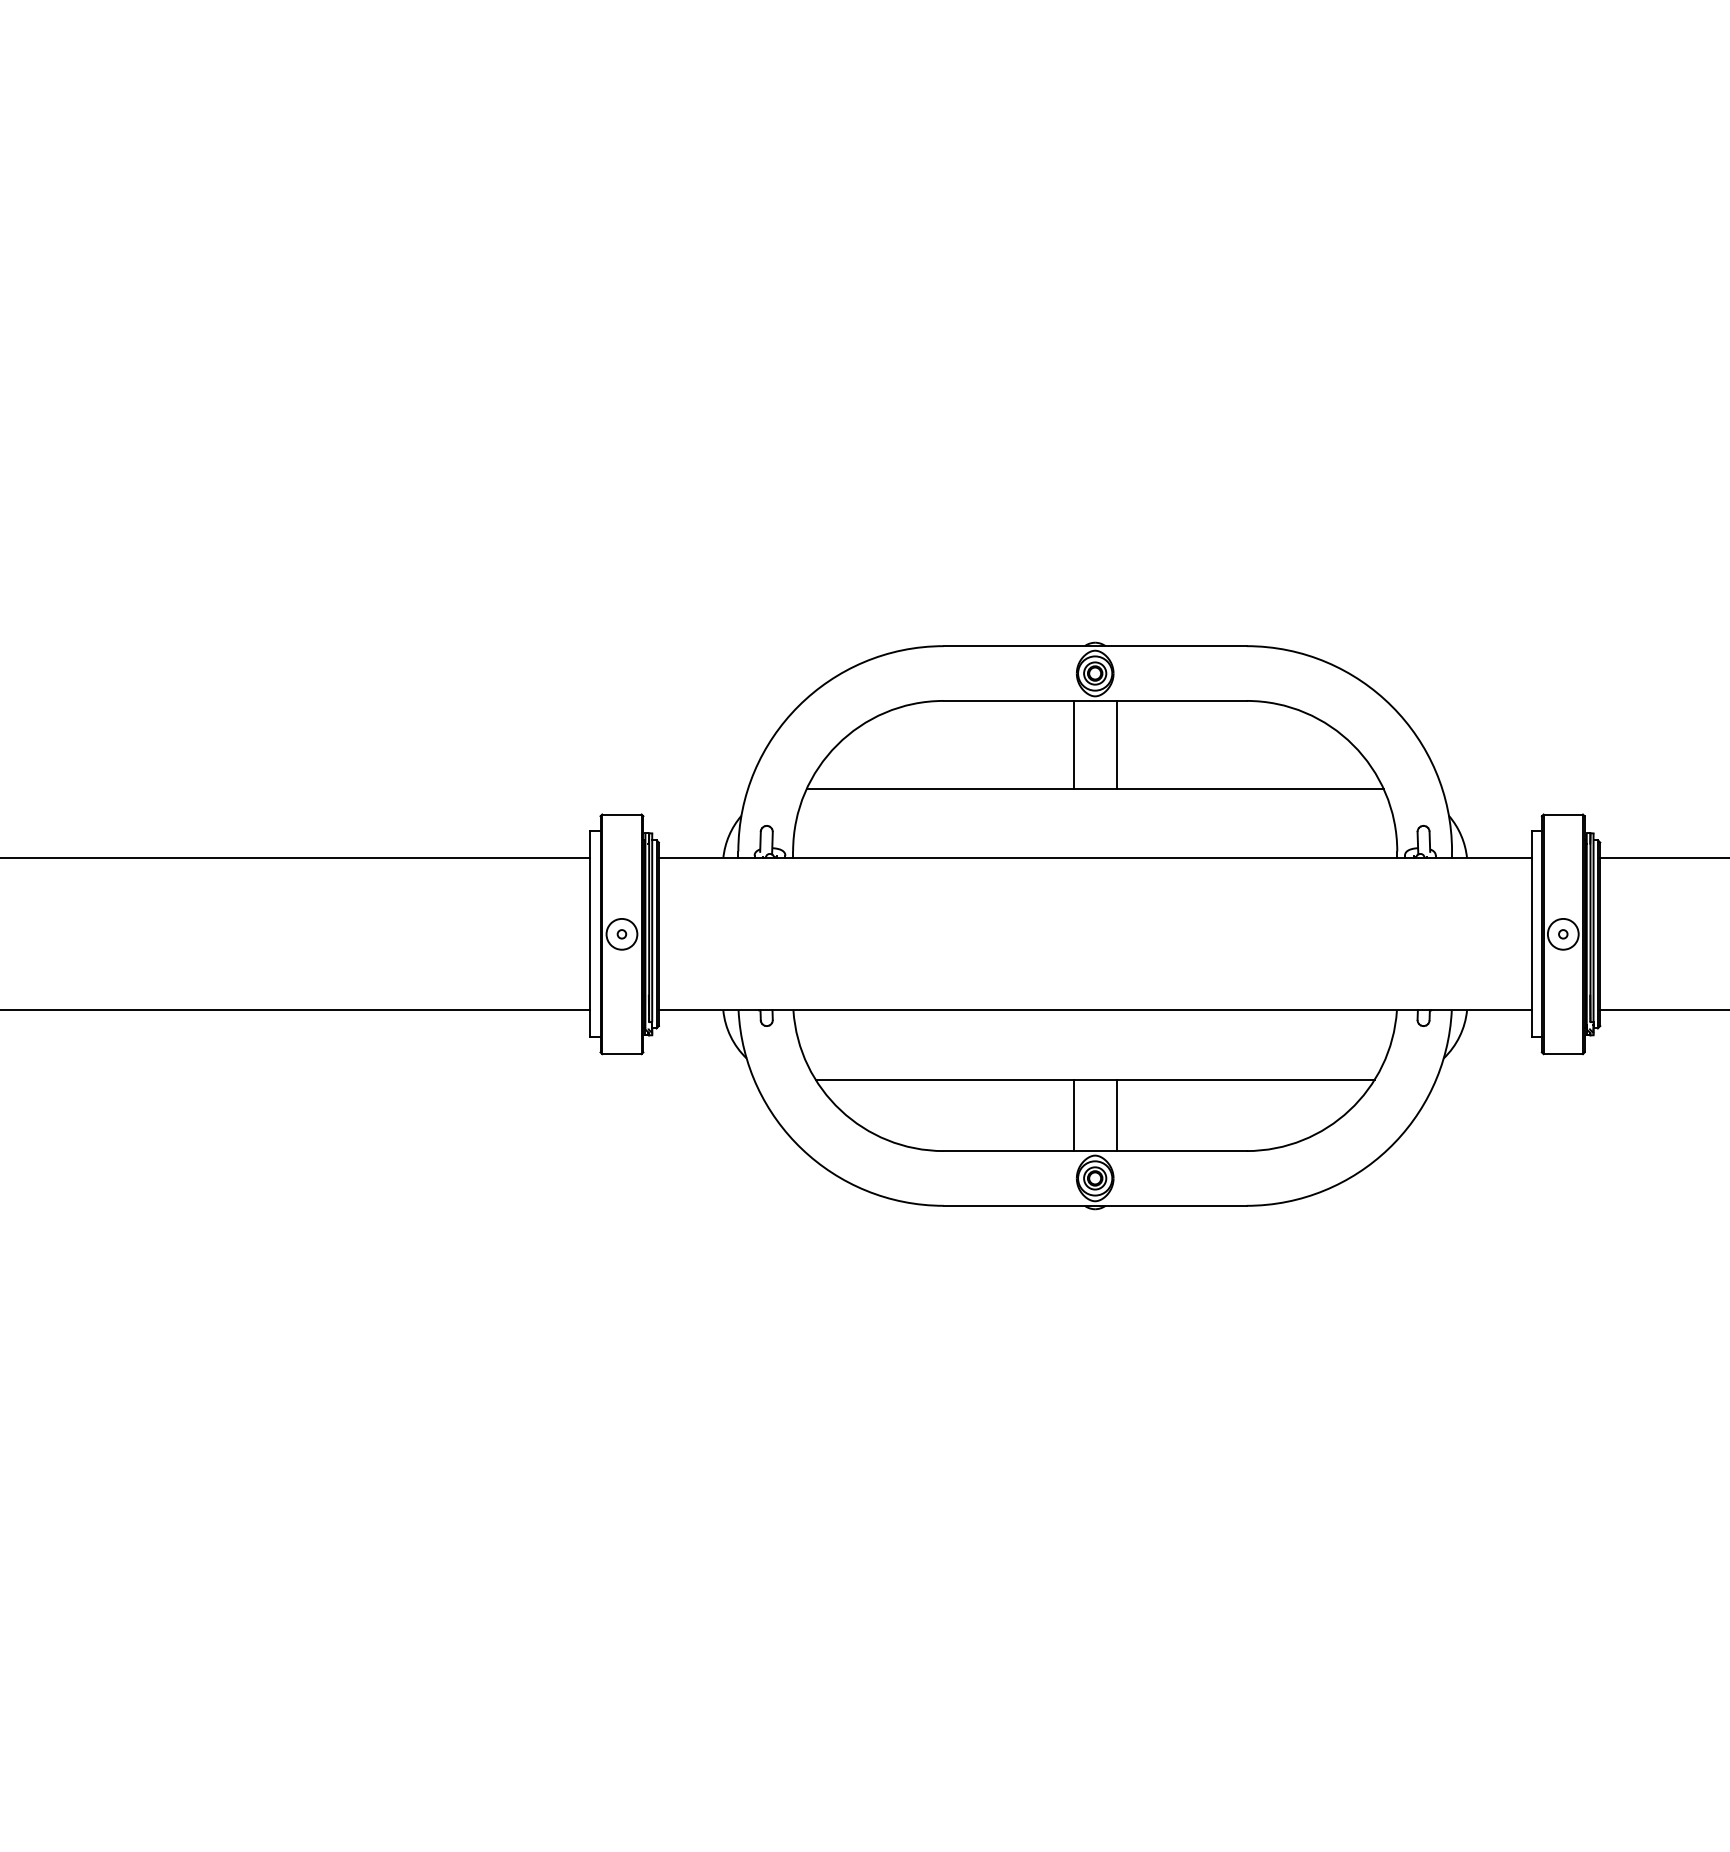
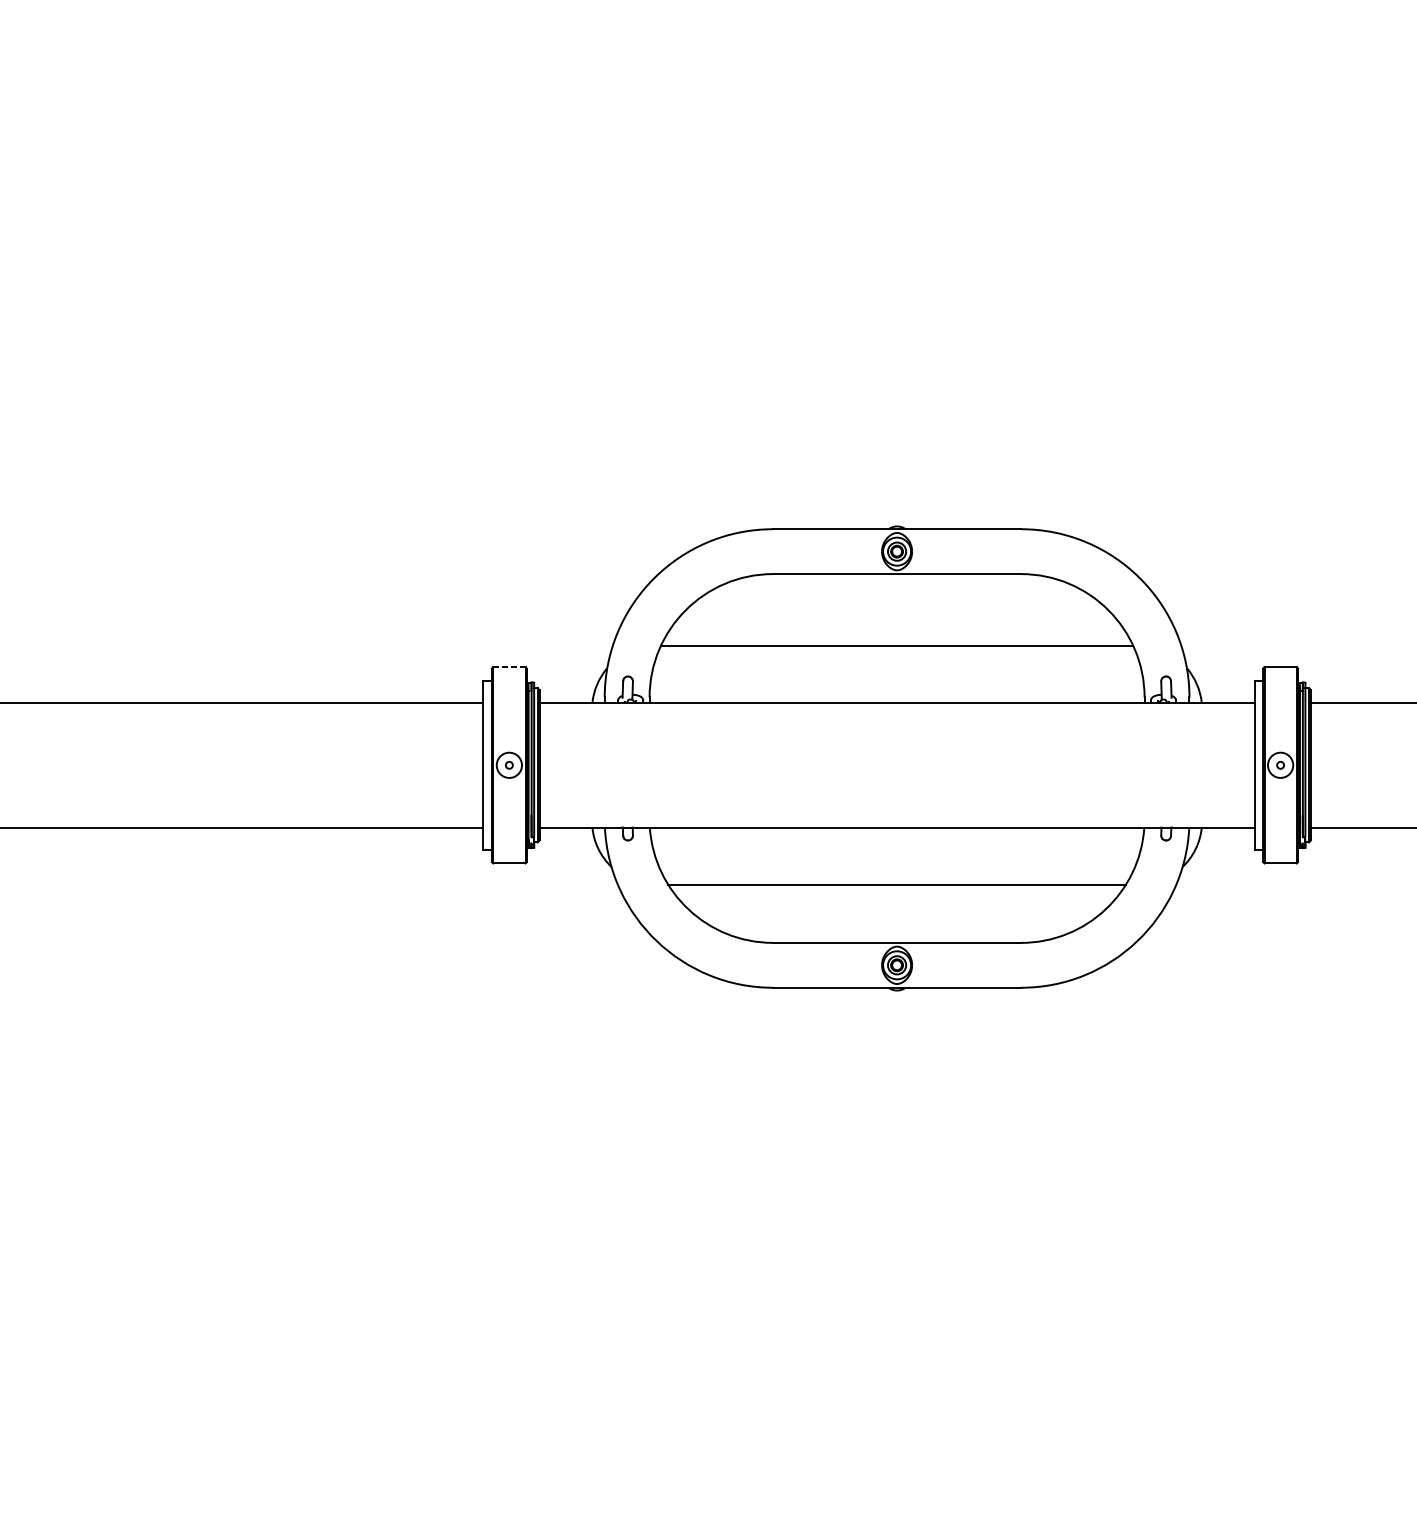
line: (1073, 744) -> (879, 609), removed
line: (1116, 744) -> (914, 609), removed
line: (621, 814) -> (509, 667), solid -> dashed
line: (1073, 1115) -> (879, 913), removed
line: (1116, 1115) -> (914, 913), removed

